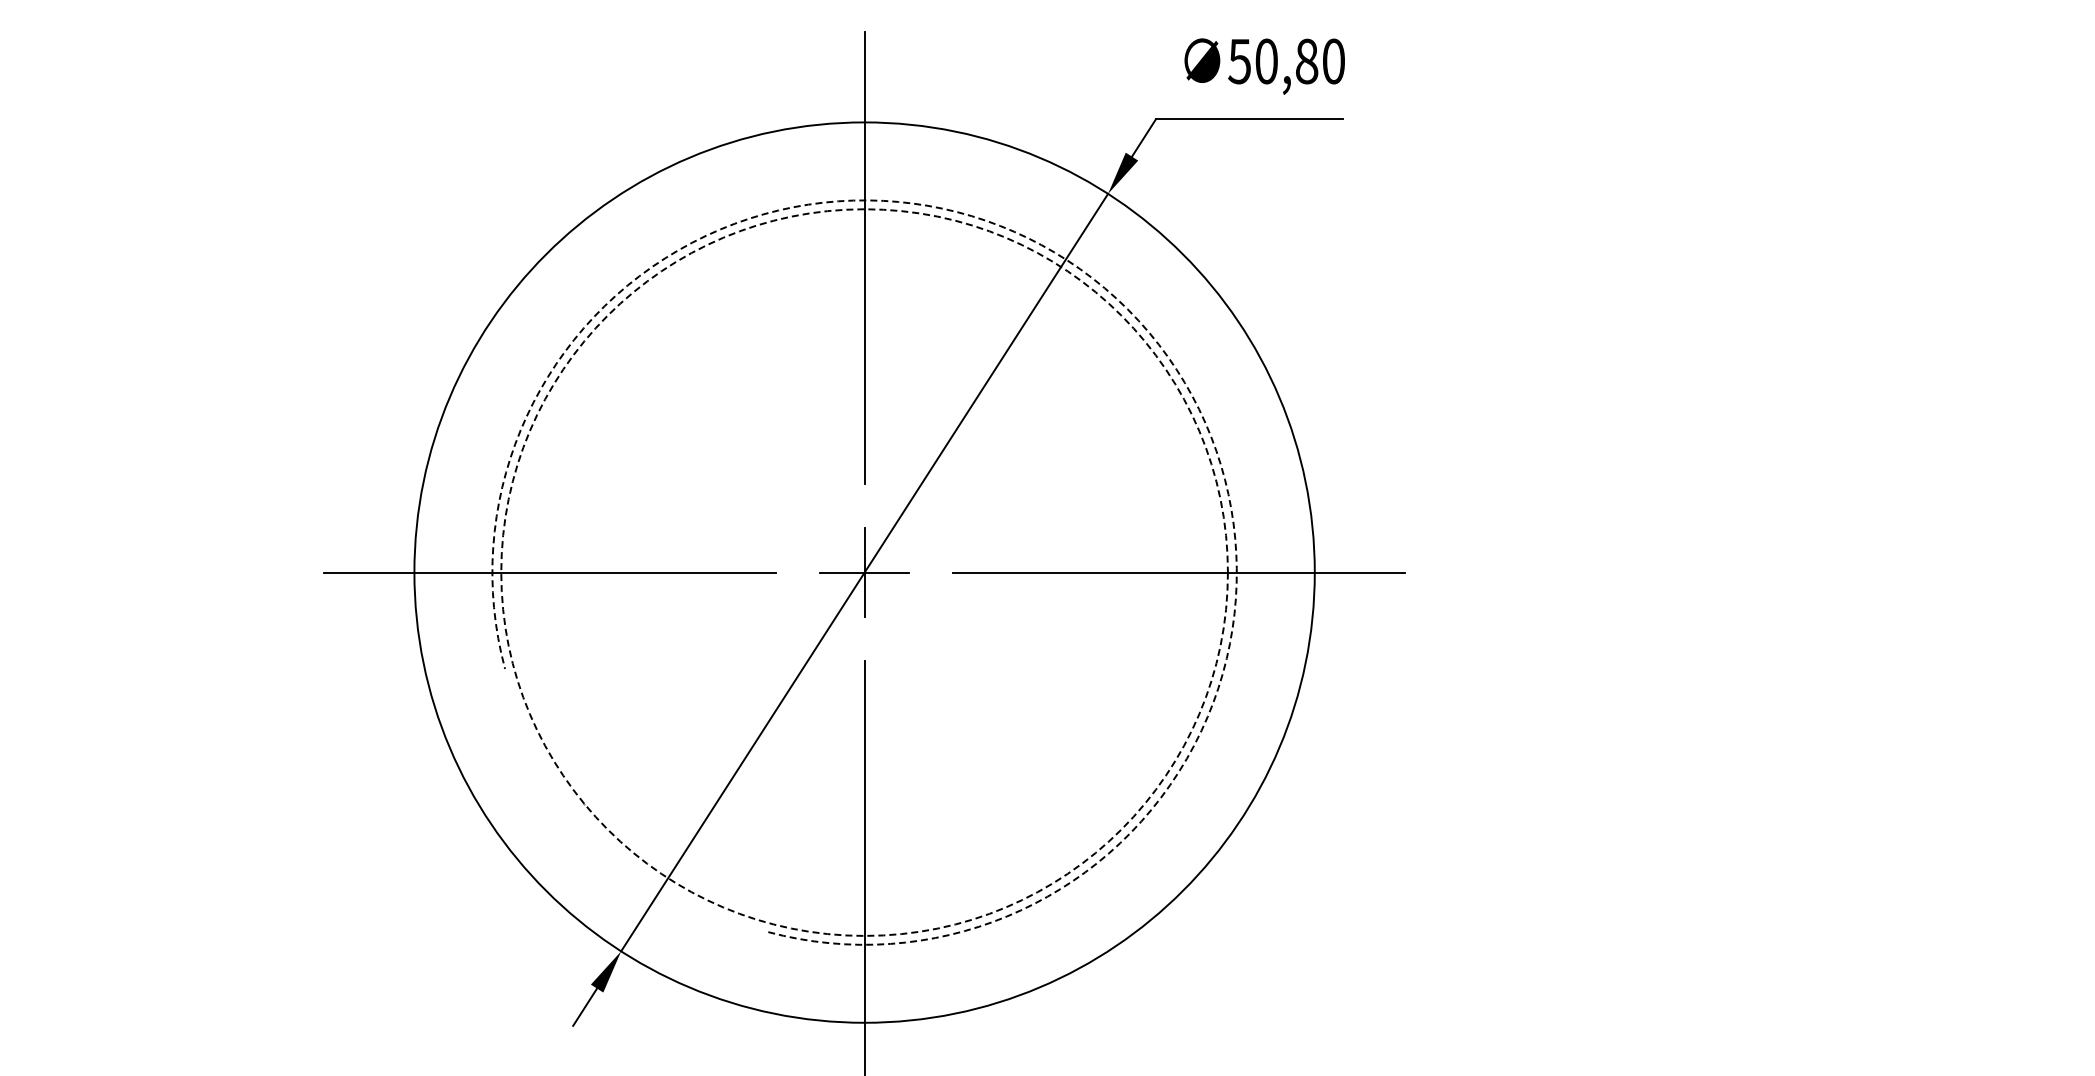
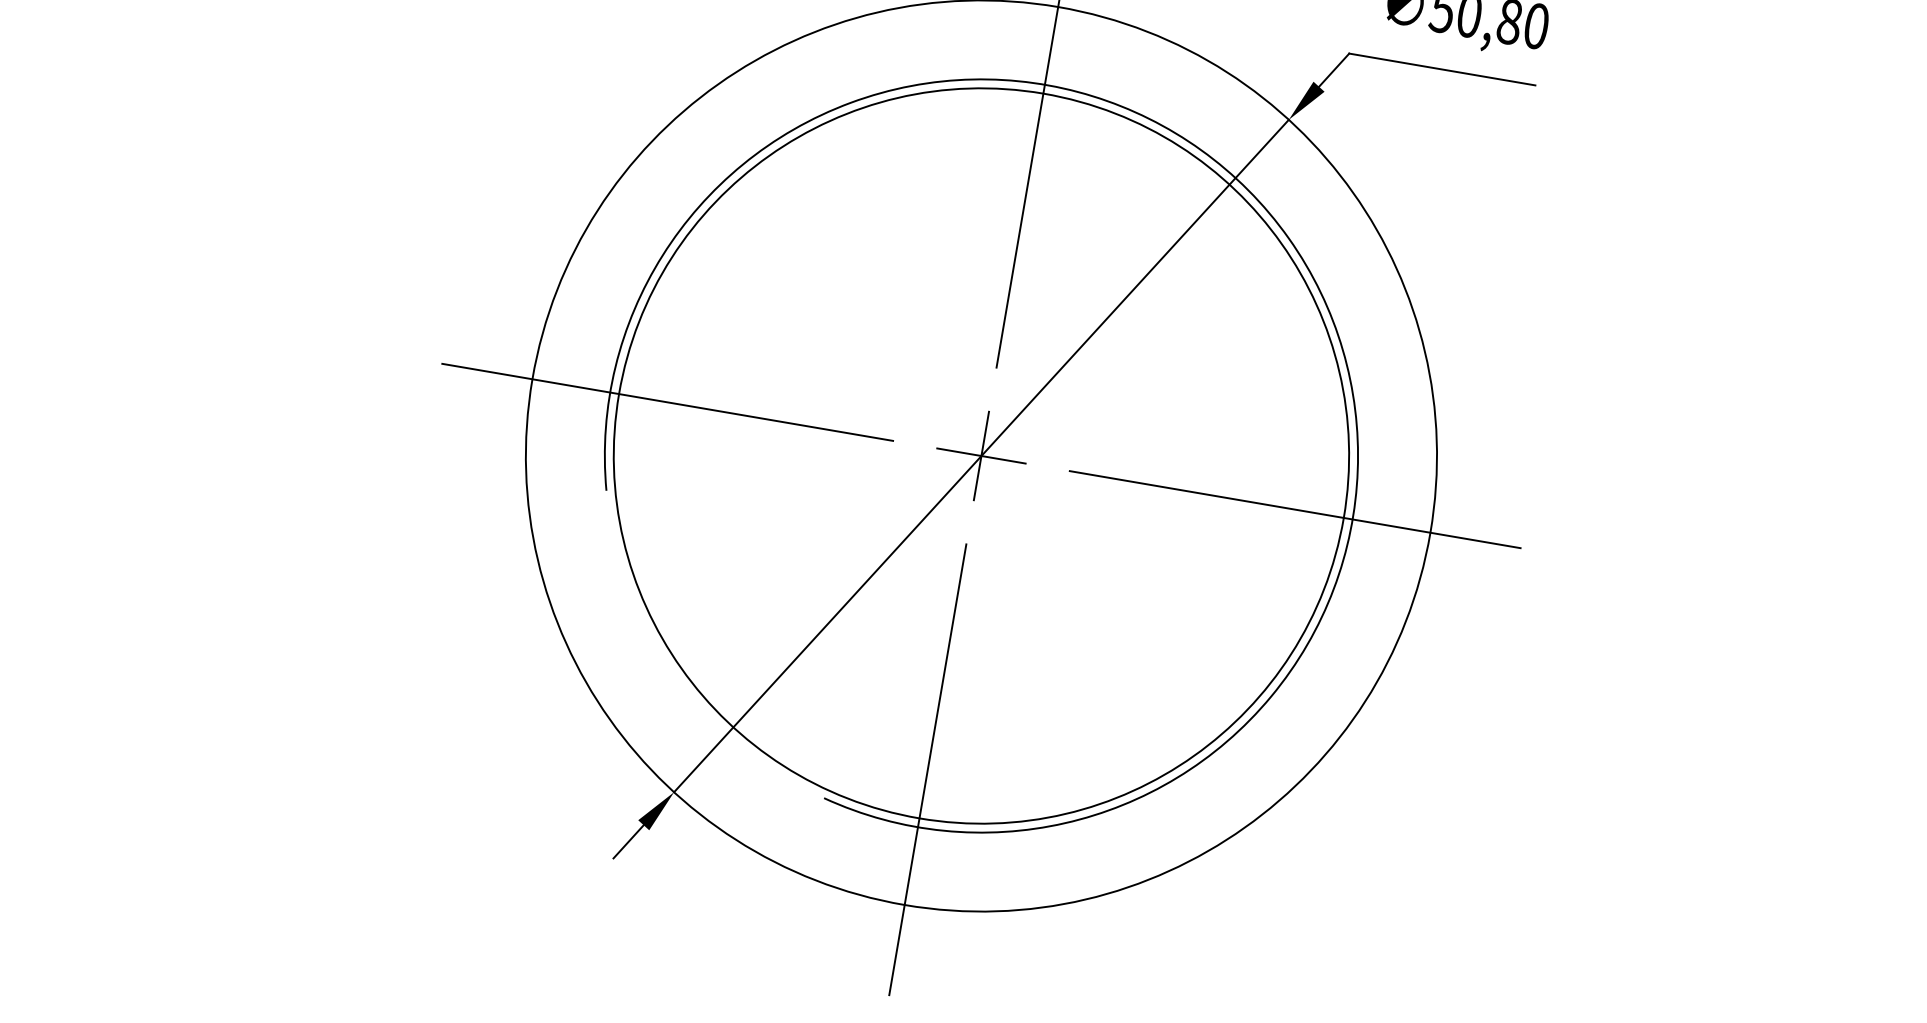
arc: (1127, 309) -> (1288, 238), dashed -> solid
circle: (864, 572) -> (981, 455), dashed -> solid

